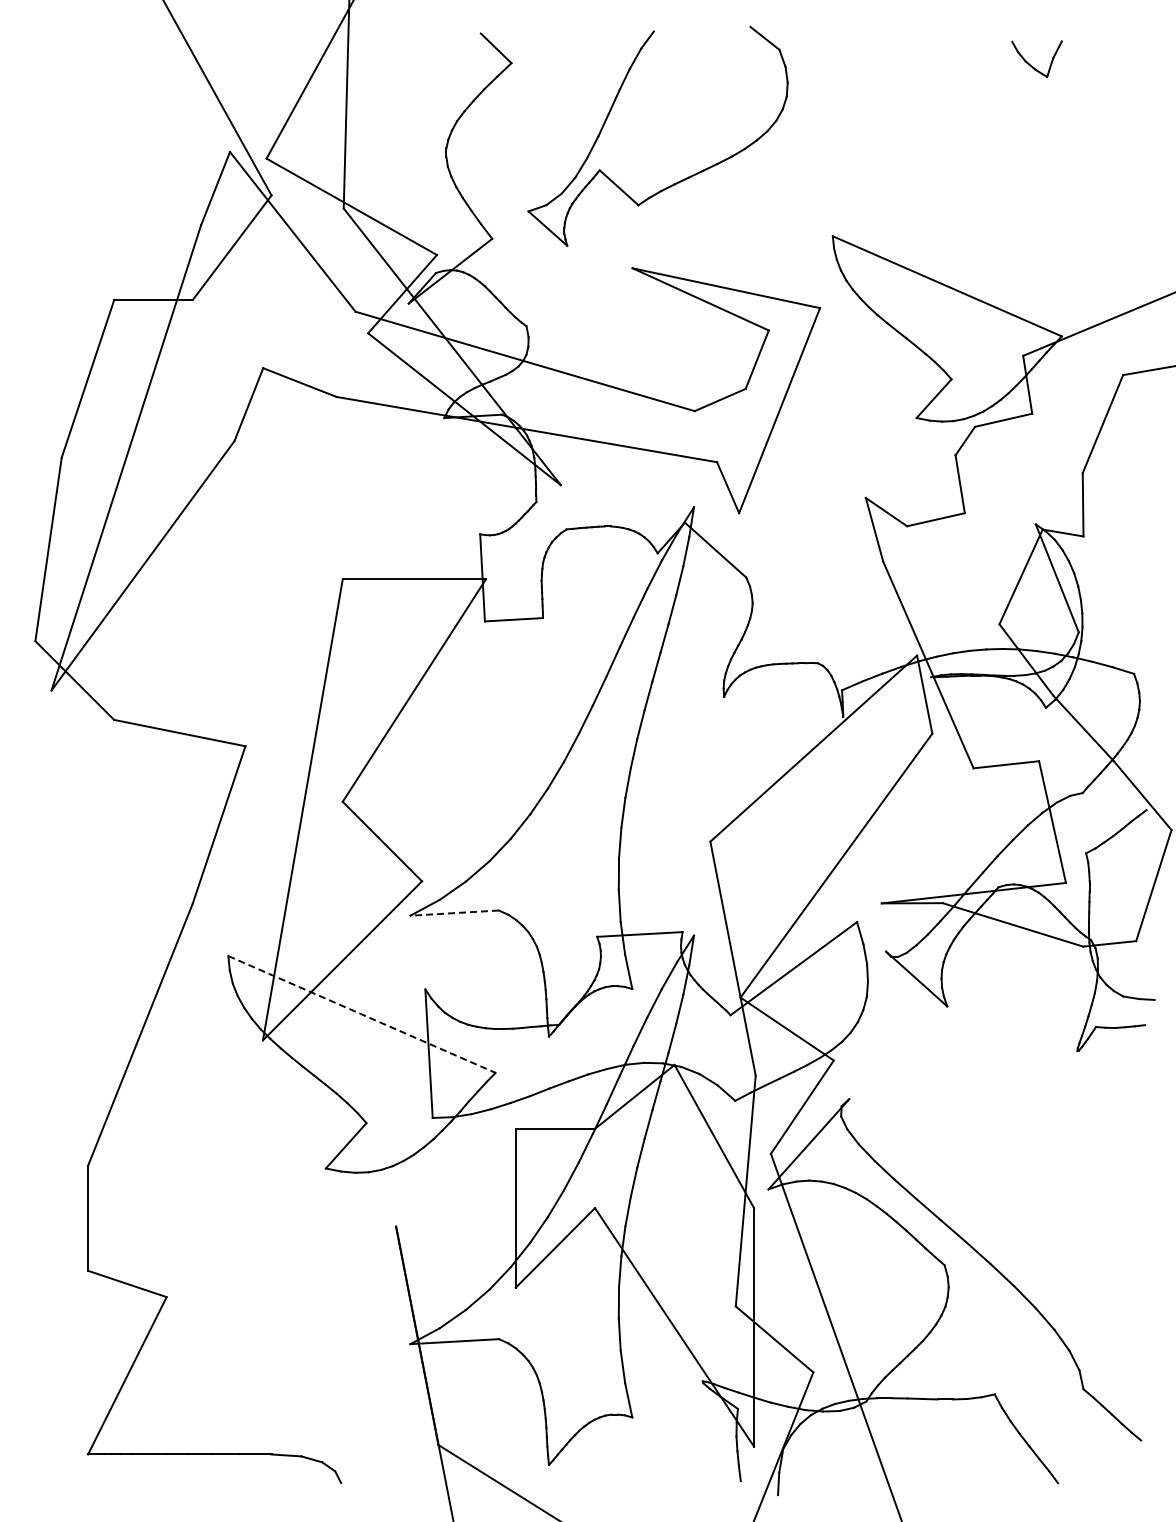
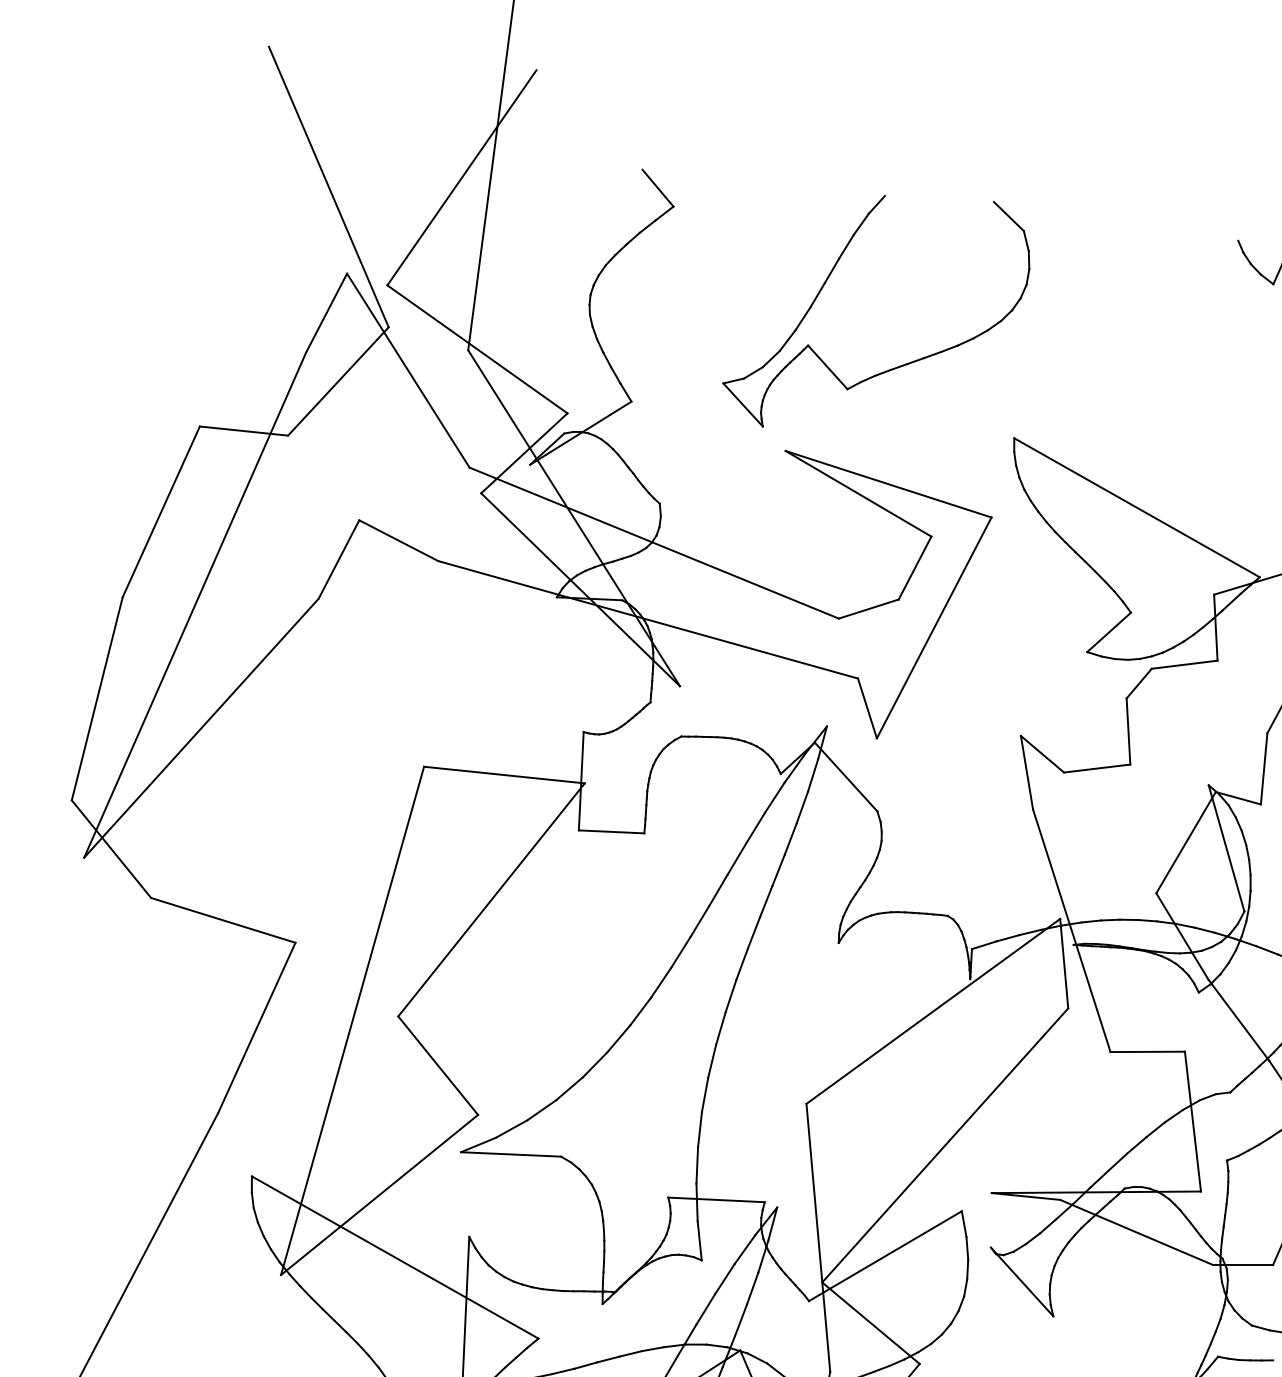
part: (680, 180) -> (897, 366), moved
line: (454, 913) -> (510, 1154), dashed -> solid
line: (361, 1014) -> (394, 1257), dashed -> solid

